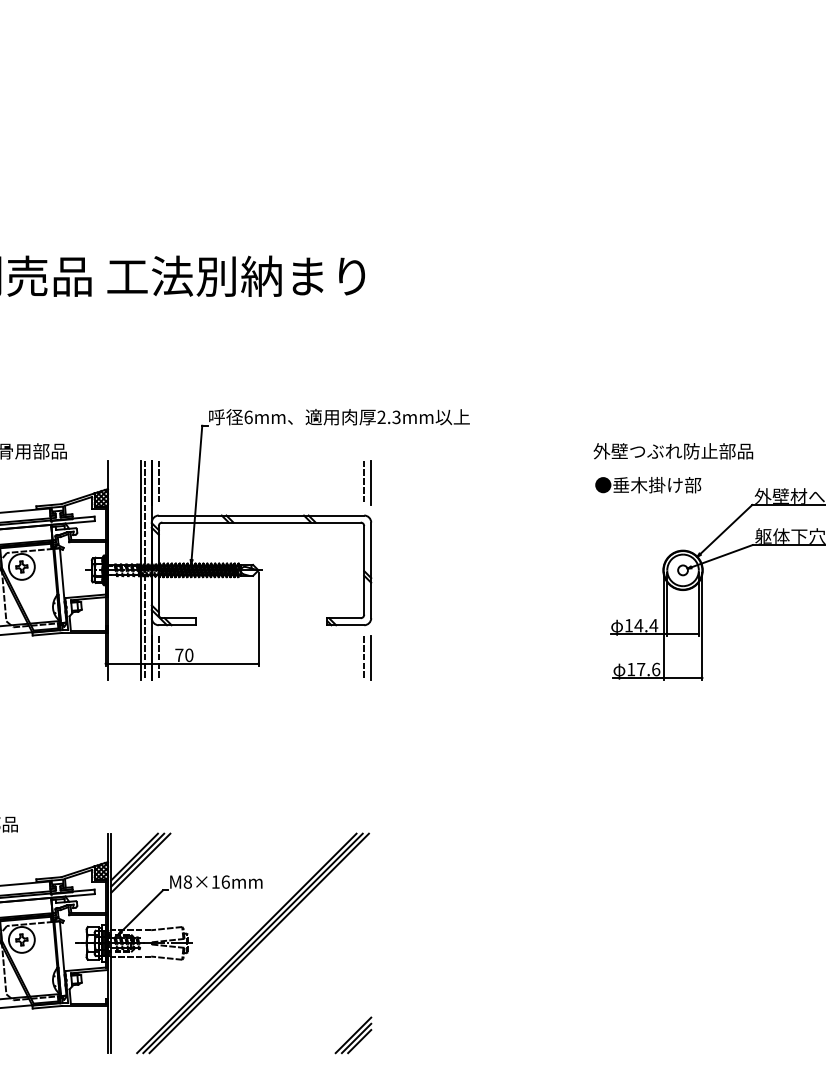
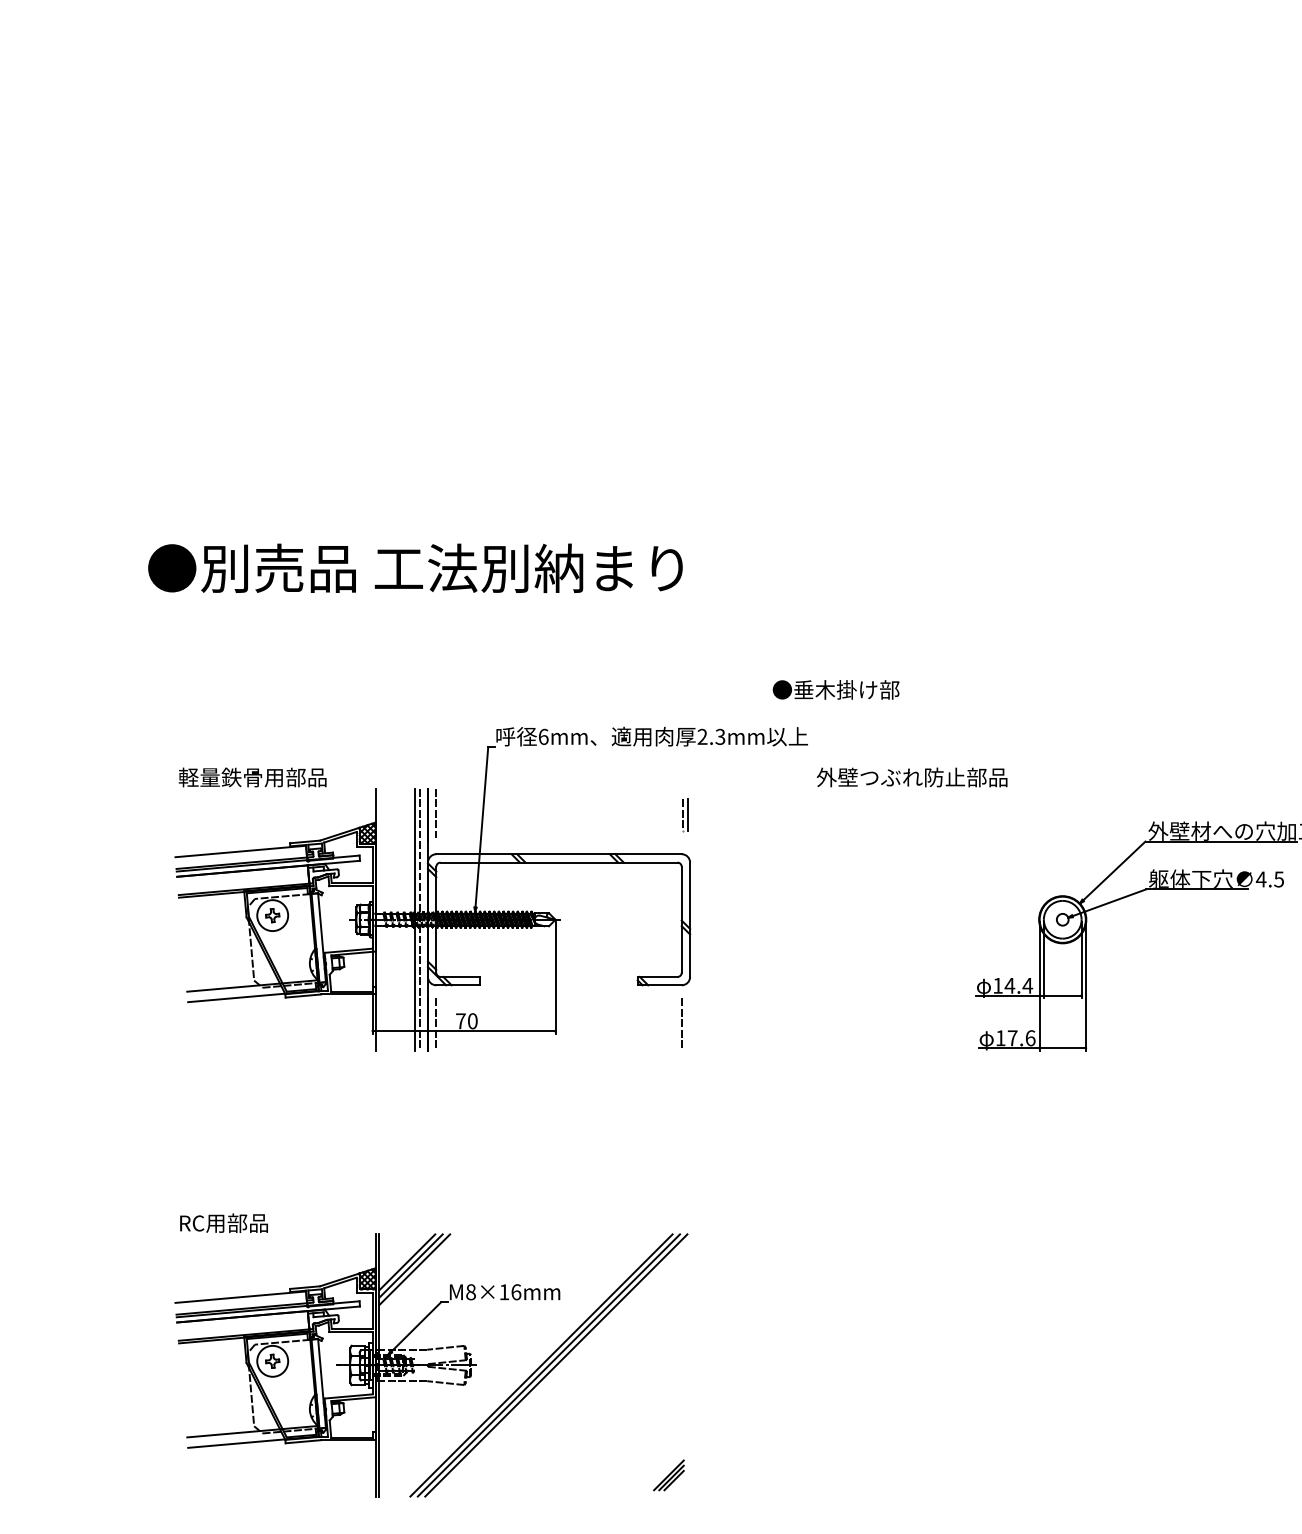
text: (672, 451) -> (911, 777), moved
part: (367, 482) -> (685, 814), size x0.6
text: (647, 484) -> (835, 689), moved
line: (371, 658) -> (690, 1024), removed
part: (353, 1035) -> (668, 1475), size x0.7

